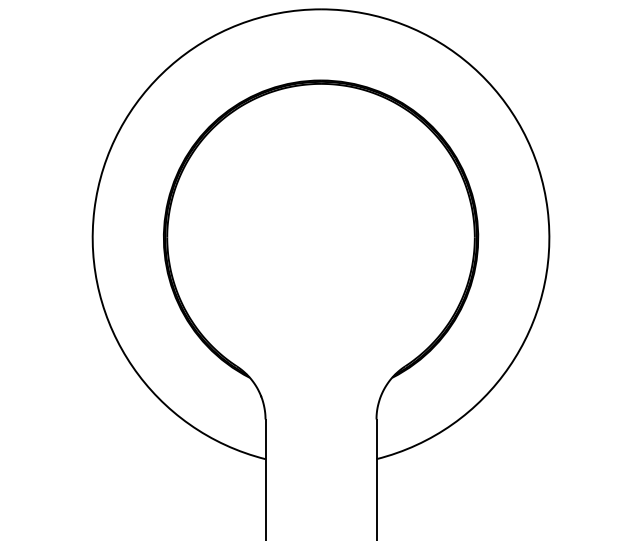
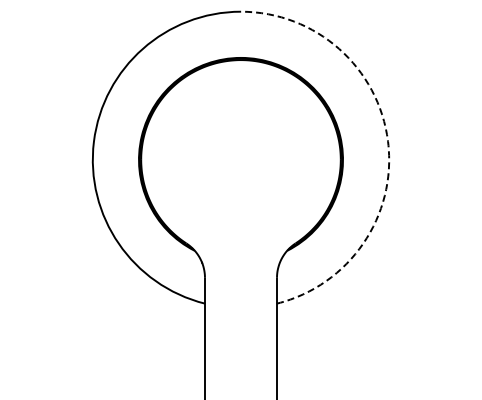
arc: (548, 209) -> (388, 141), solid -> dashed

